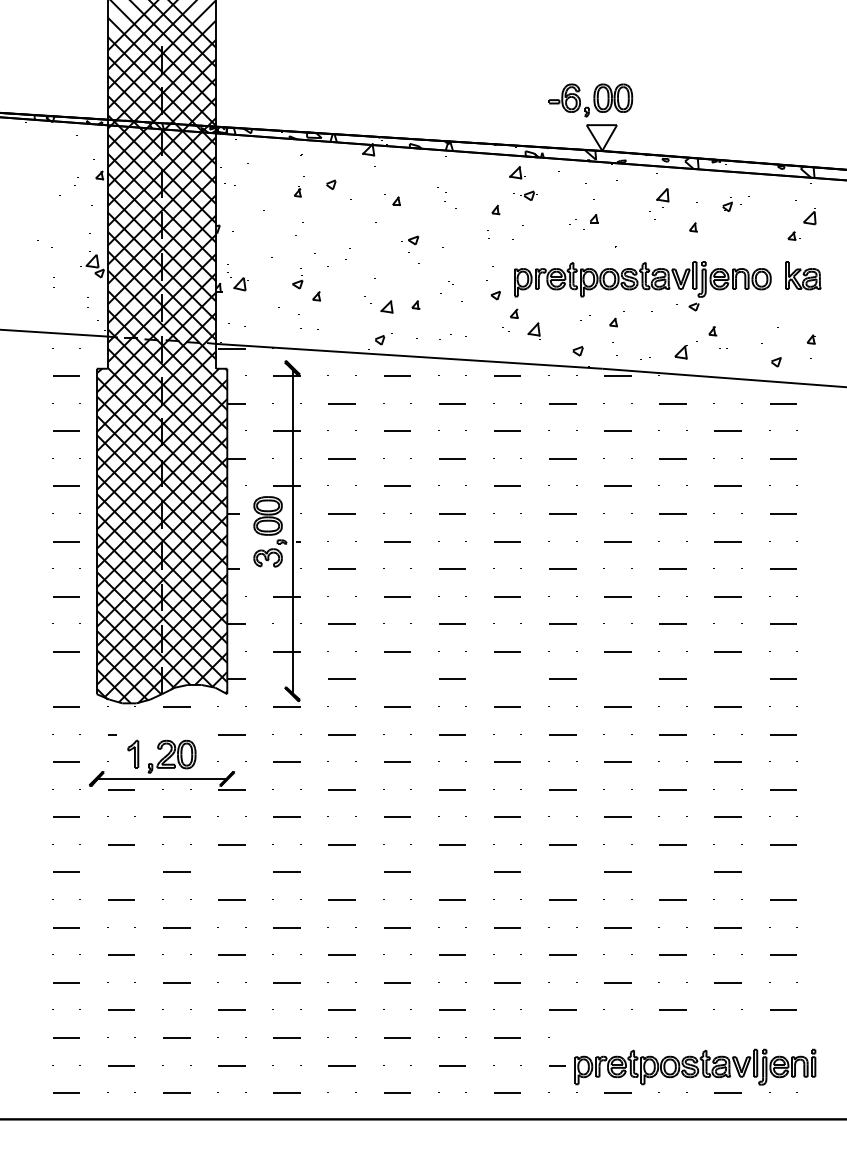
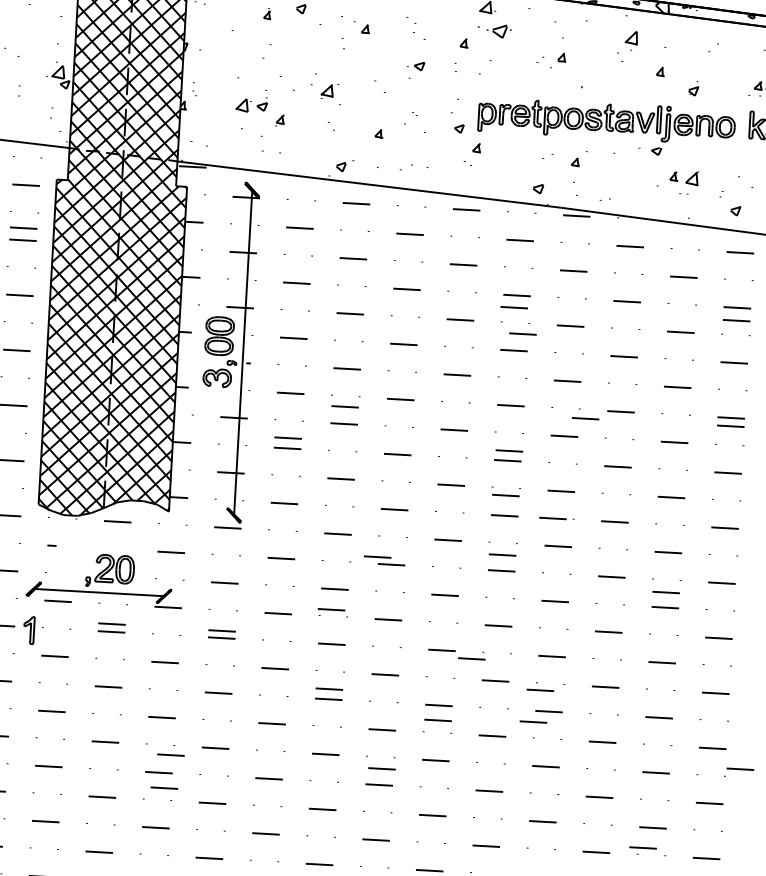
part: (525, 195) -> (494, 30), size x1.4
part: (727, 204) -> (693, 88), moved
part: (410, 240) -> (416, 66), moved
part: (240, 284) -> (242, 105), moved
part: (386, 306) -> (326, 90), moved
part: (533, 330) -> (494, 165), removed
part: (680, 352) -> (691, 178), moved
line: (66, 418) -> (23, 227), added
line: (560, 470) -> (514, 307), added
line: (783, 471) -> (736, 320), added
line: (570, 496) -> (522, 333), added
line: (783, 576) -> (730, 425), added
line: (637, 577) -> (585, 418), added
line: (397, 579) -> (345, 406), added
line: (341, 613) -> (287, 437), added
line: (563, 613) -> (509, 450), added
line: (562, 658) -> (505, 494), added
line: (610, 678) -> (552, 517), added
line: (562, 718) -> (502, 554), added
line: (437, 727) -> (376, 556), added
line: (727, 746) -> (665, 591), added
part: (133, 753) -> (29, 629), moved
line: (394, 782) -> (330, 609), added
line: (176, 808) -> (111, 623), added
line: (286, 809) -> (221, 630), added
line: (537, 823) -> (471, 658), added
line: (607, 851) -> (539, 690), added
line: (397, 861) -> (329, 688), added
line: (602, 883) -> (533, 721), added
line: (507, 886) -> (437, 719), added
line: (811, 918) -> (739, 768), added
line: (242, 936) -> (170, 754), added
line: (454, 938) -> (382, 768), added
line: (237, 969) -> (163, 787), added
line: (719, 1002) -> (643, 847), added

